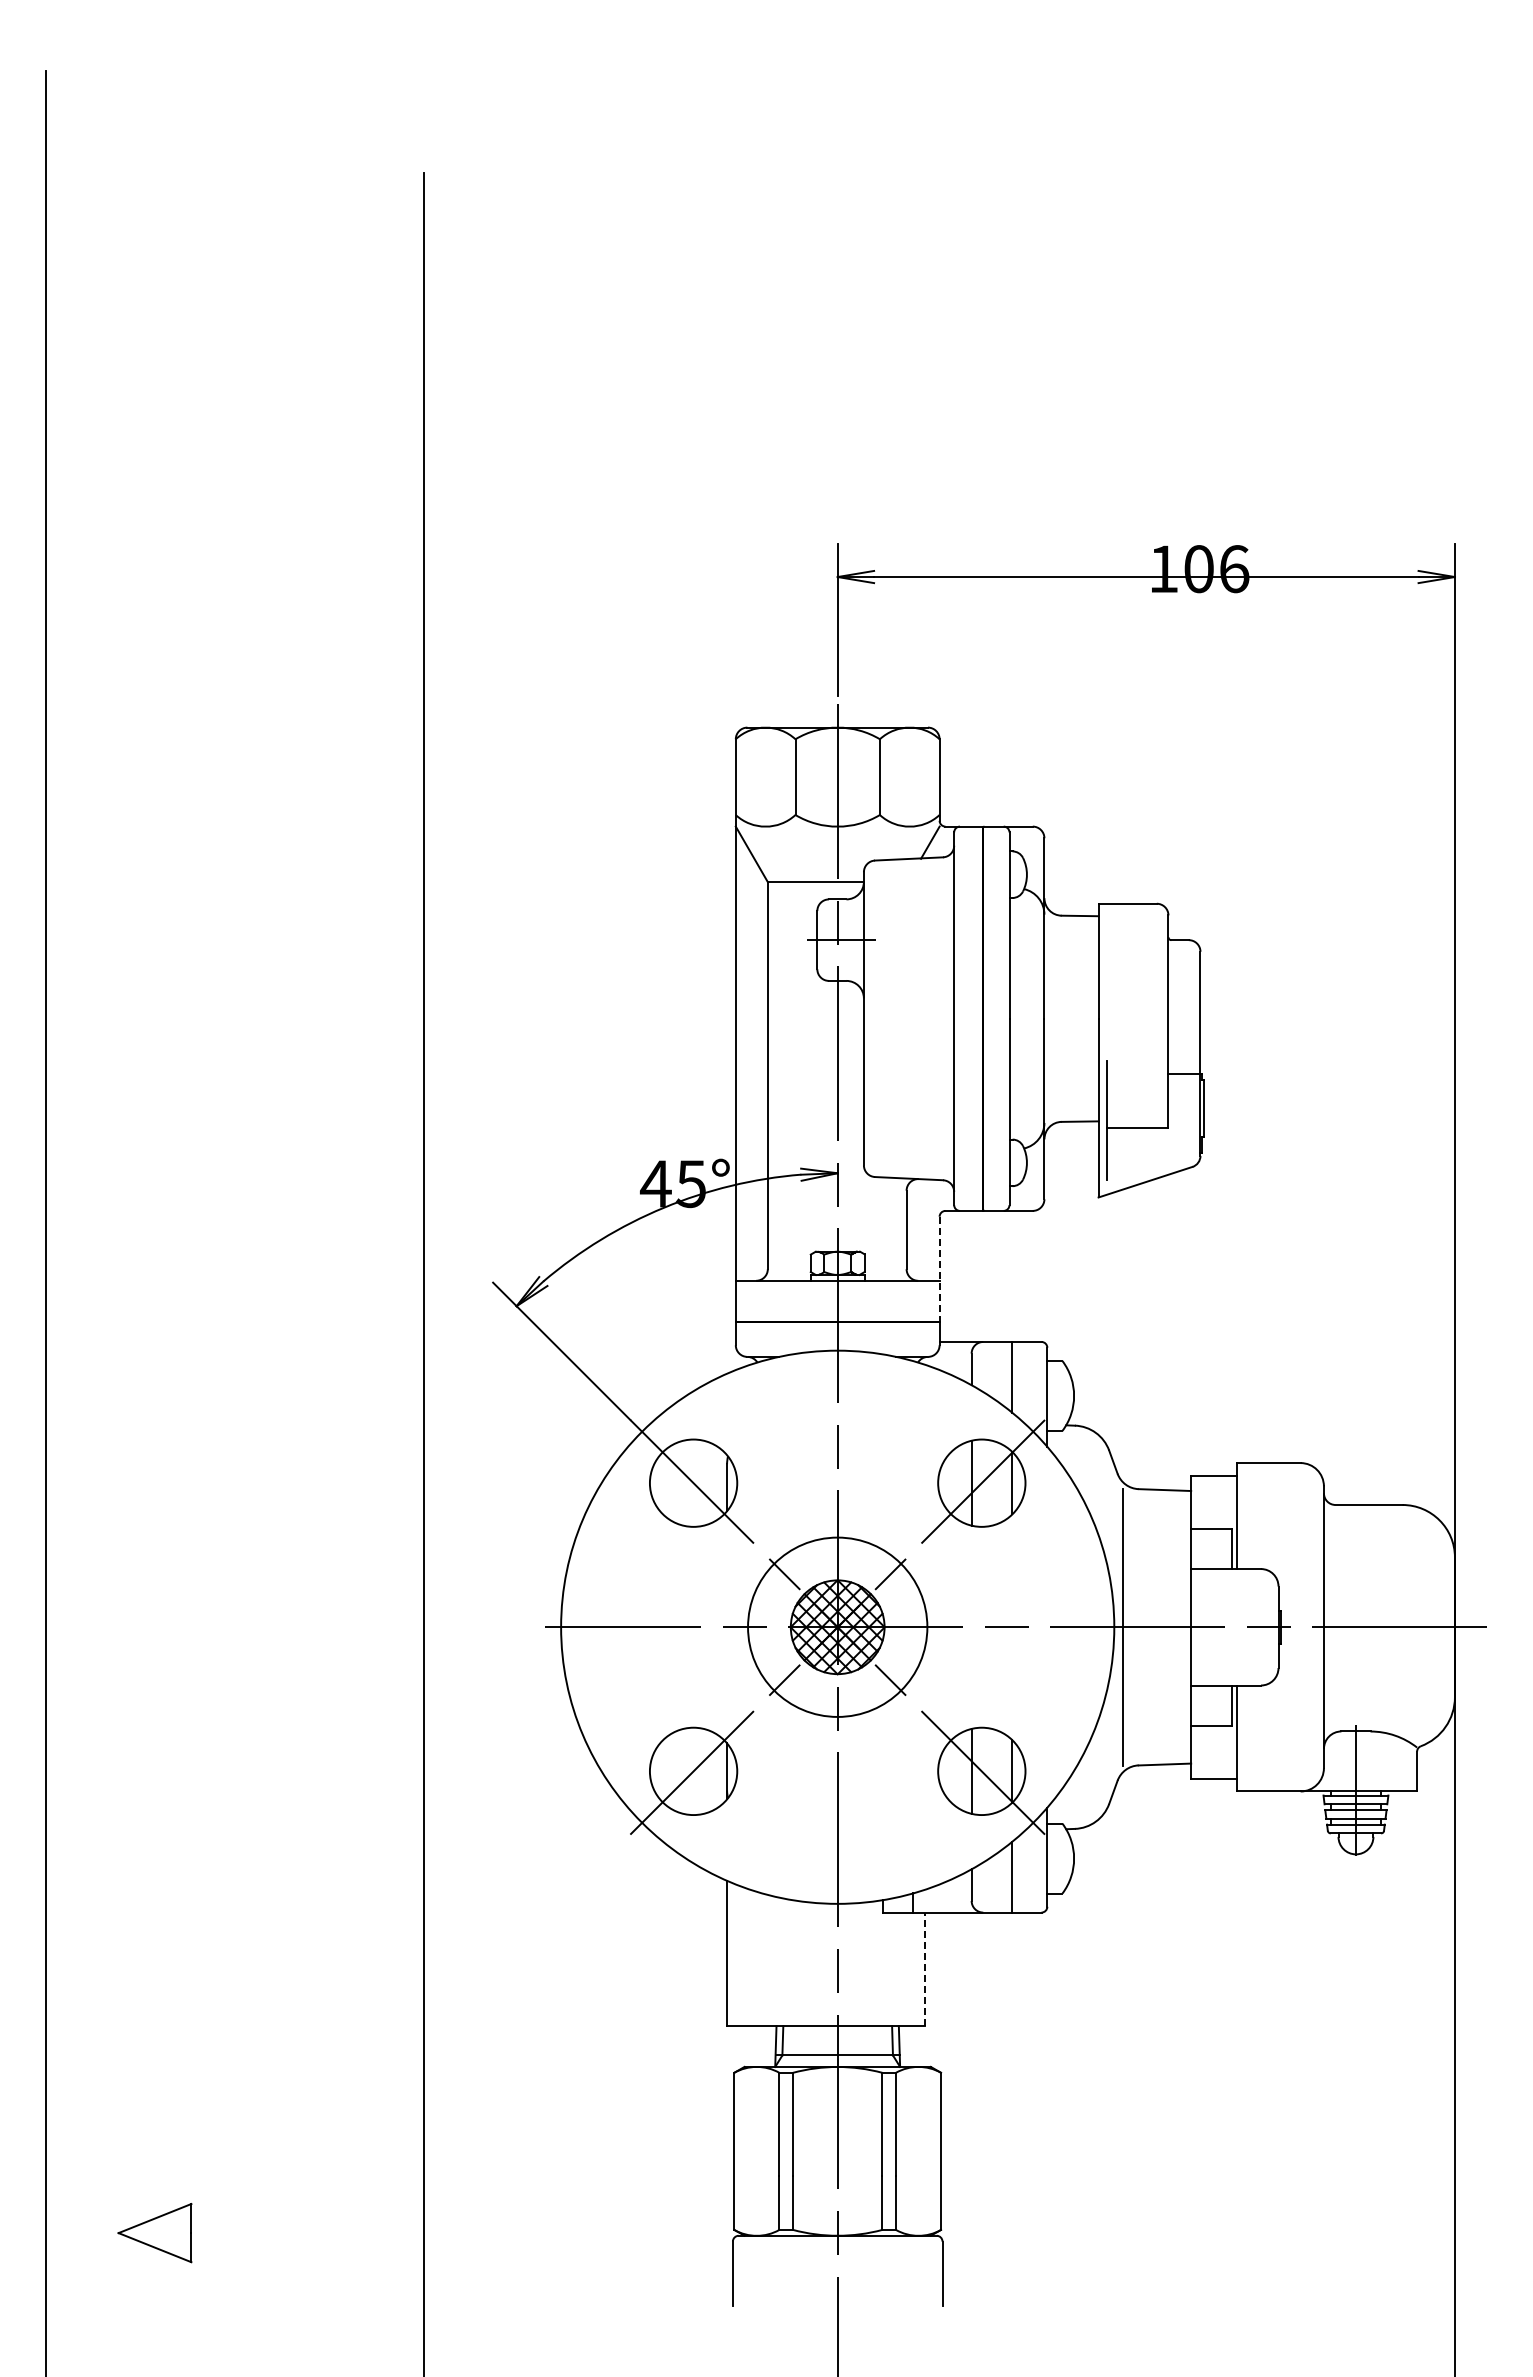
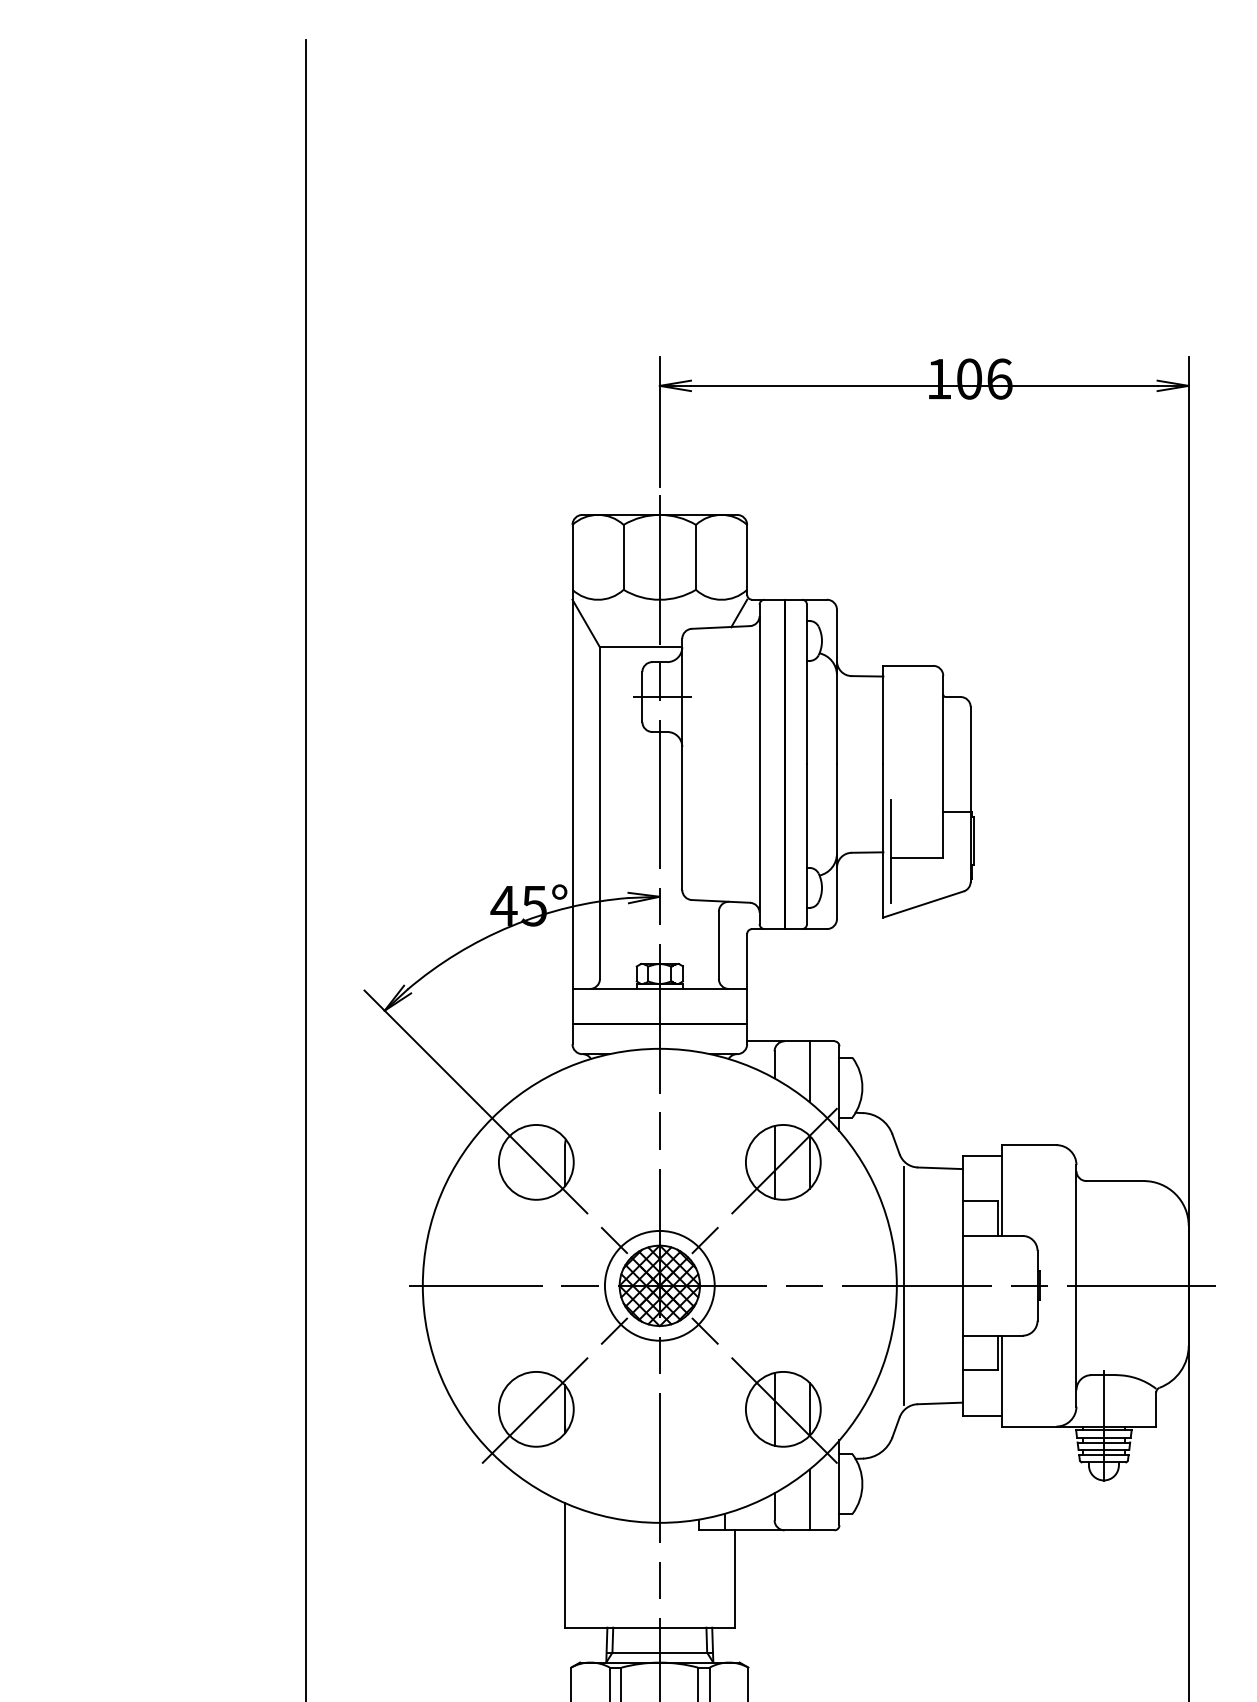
line: (939, 1269) -> (747, 979), dashed -> solid
circle: (837, 1627) -> (659, 1286), size x0.71
line: (925, 1969) -> (735, 1579), dashed -> solid

